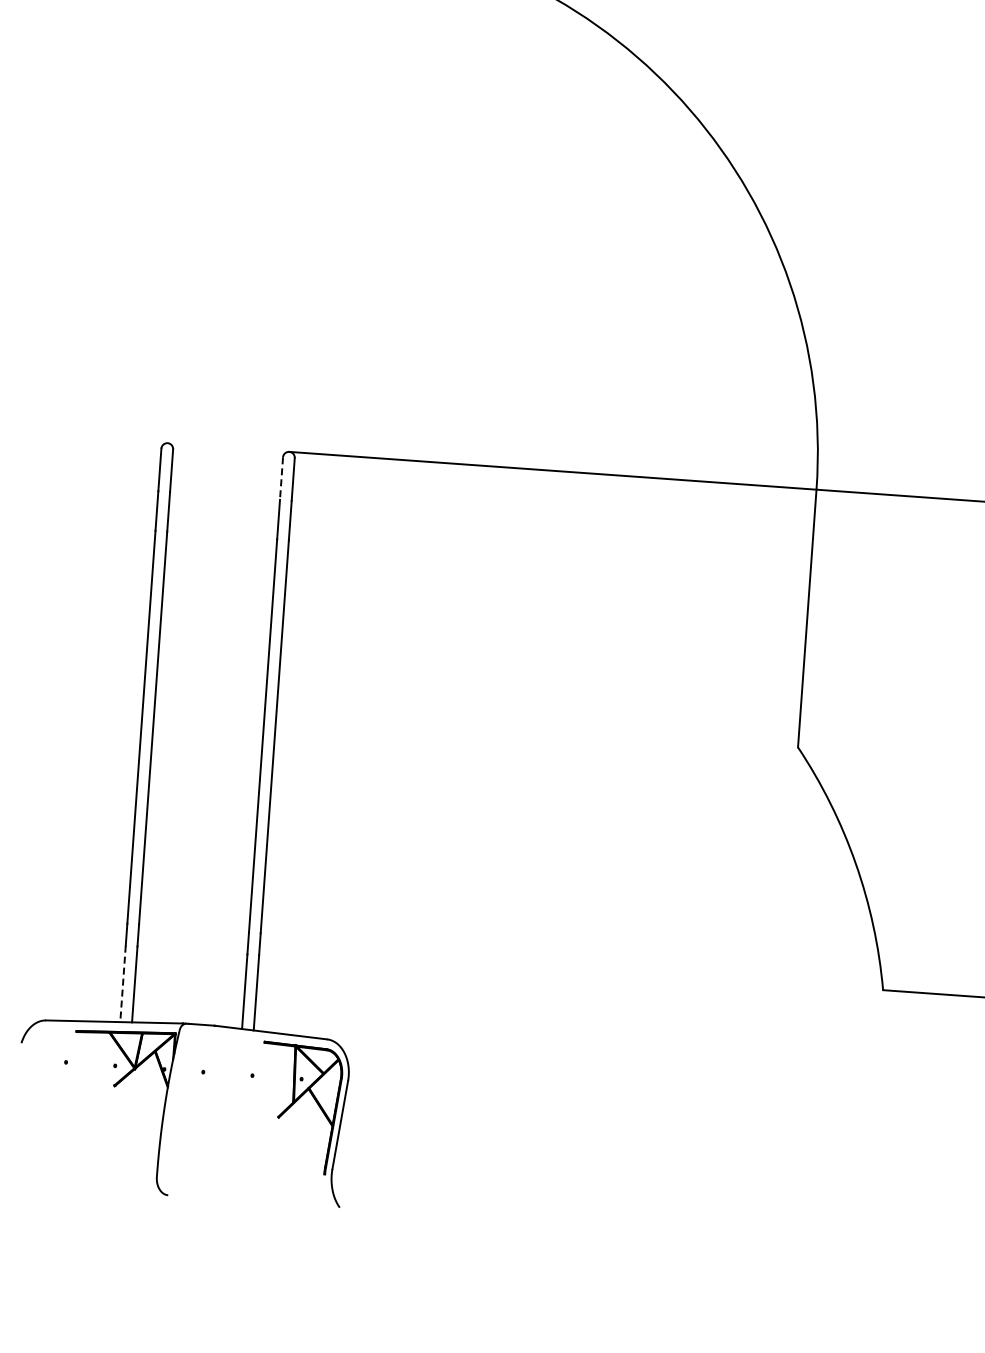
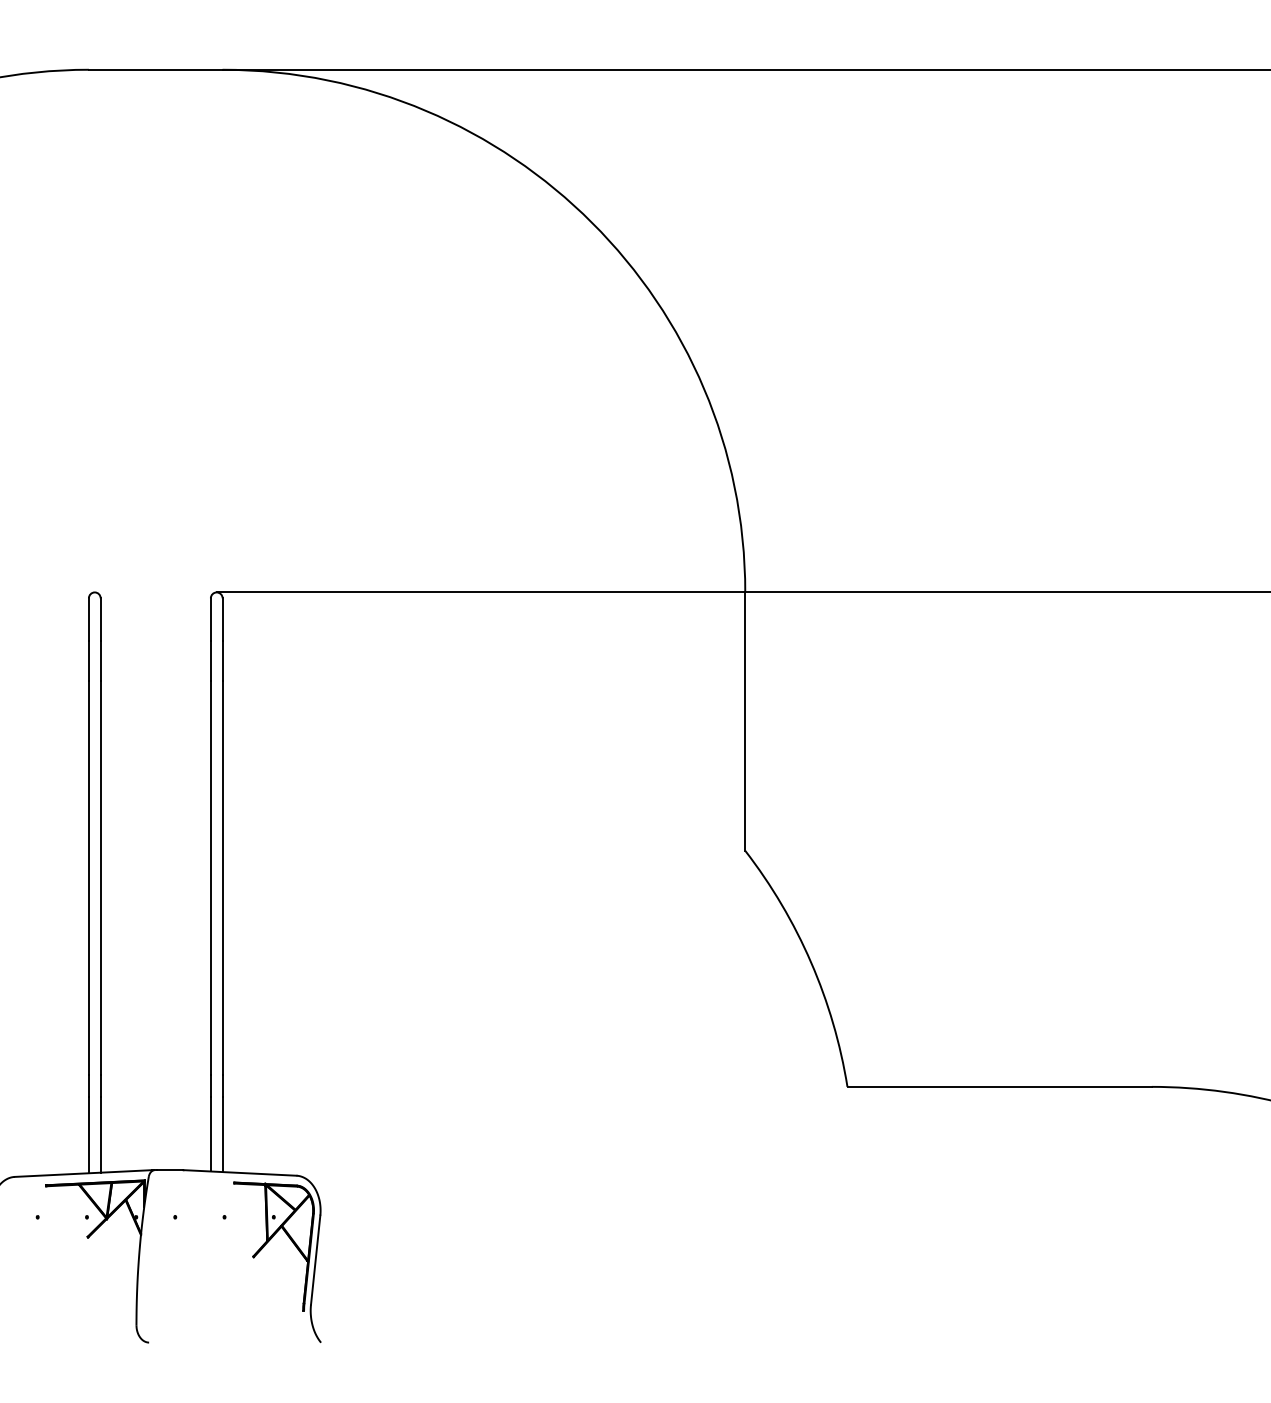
line: (281, 479) -> (210, 620), dashed -> solid
line: (122, 984) -> (88, 1135), dashed -> solid

